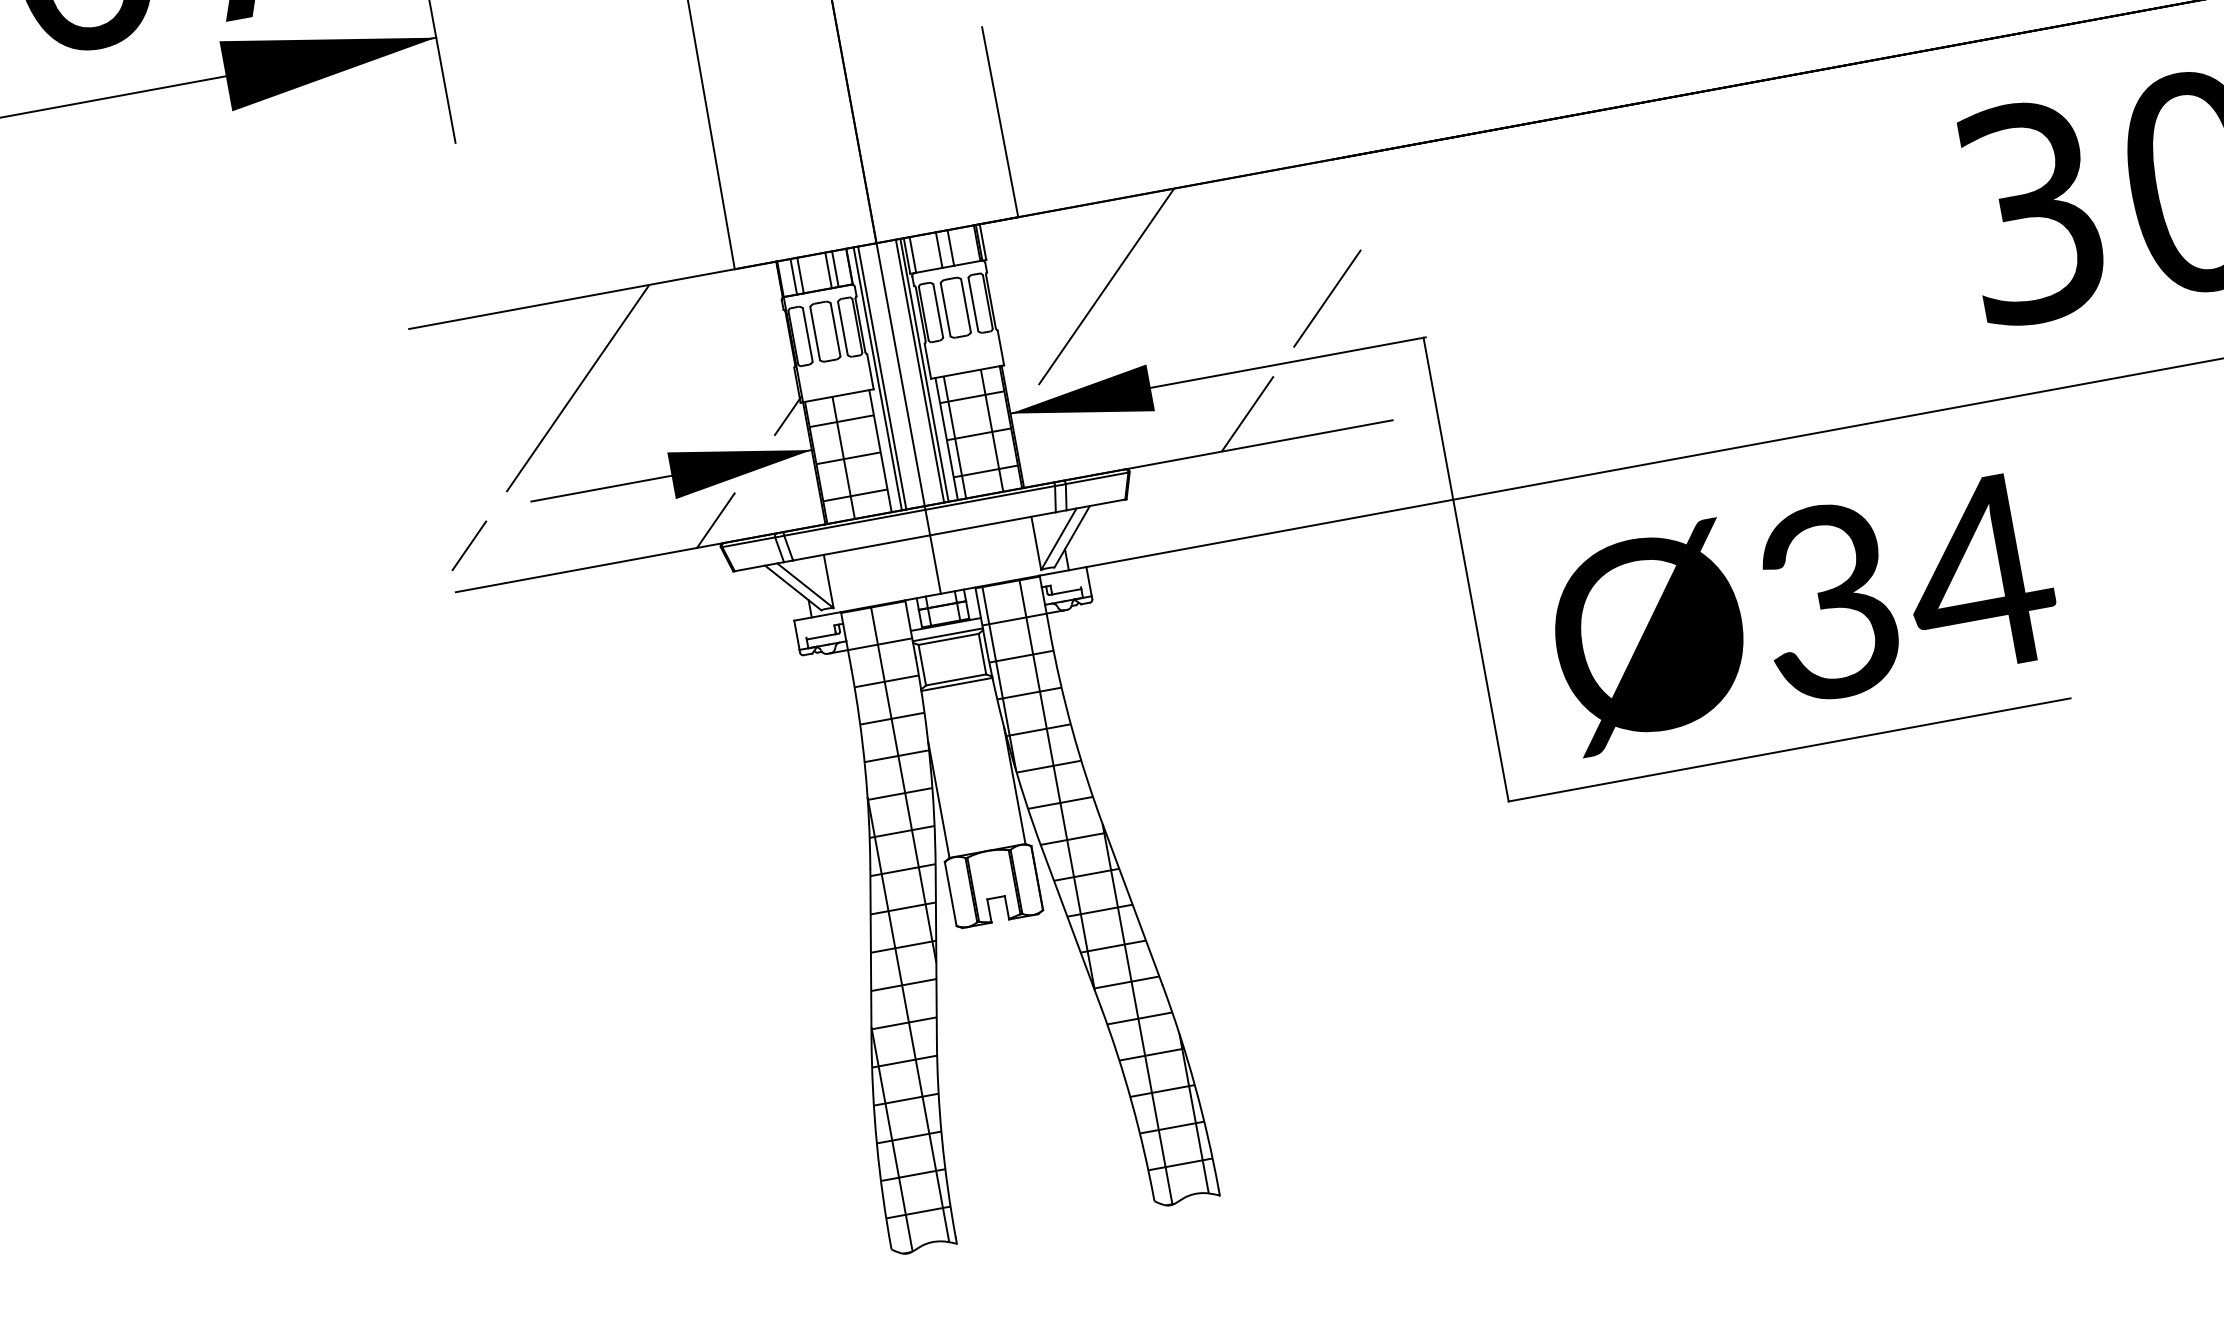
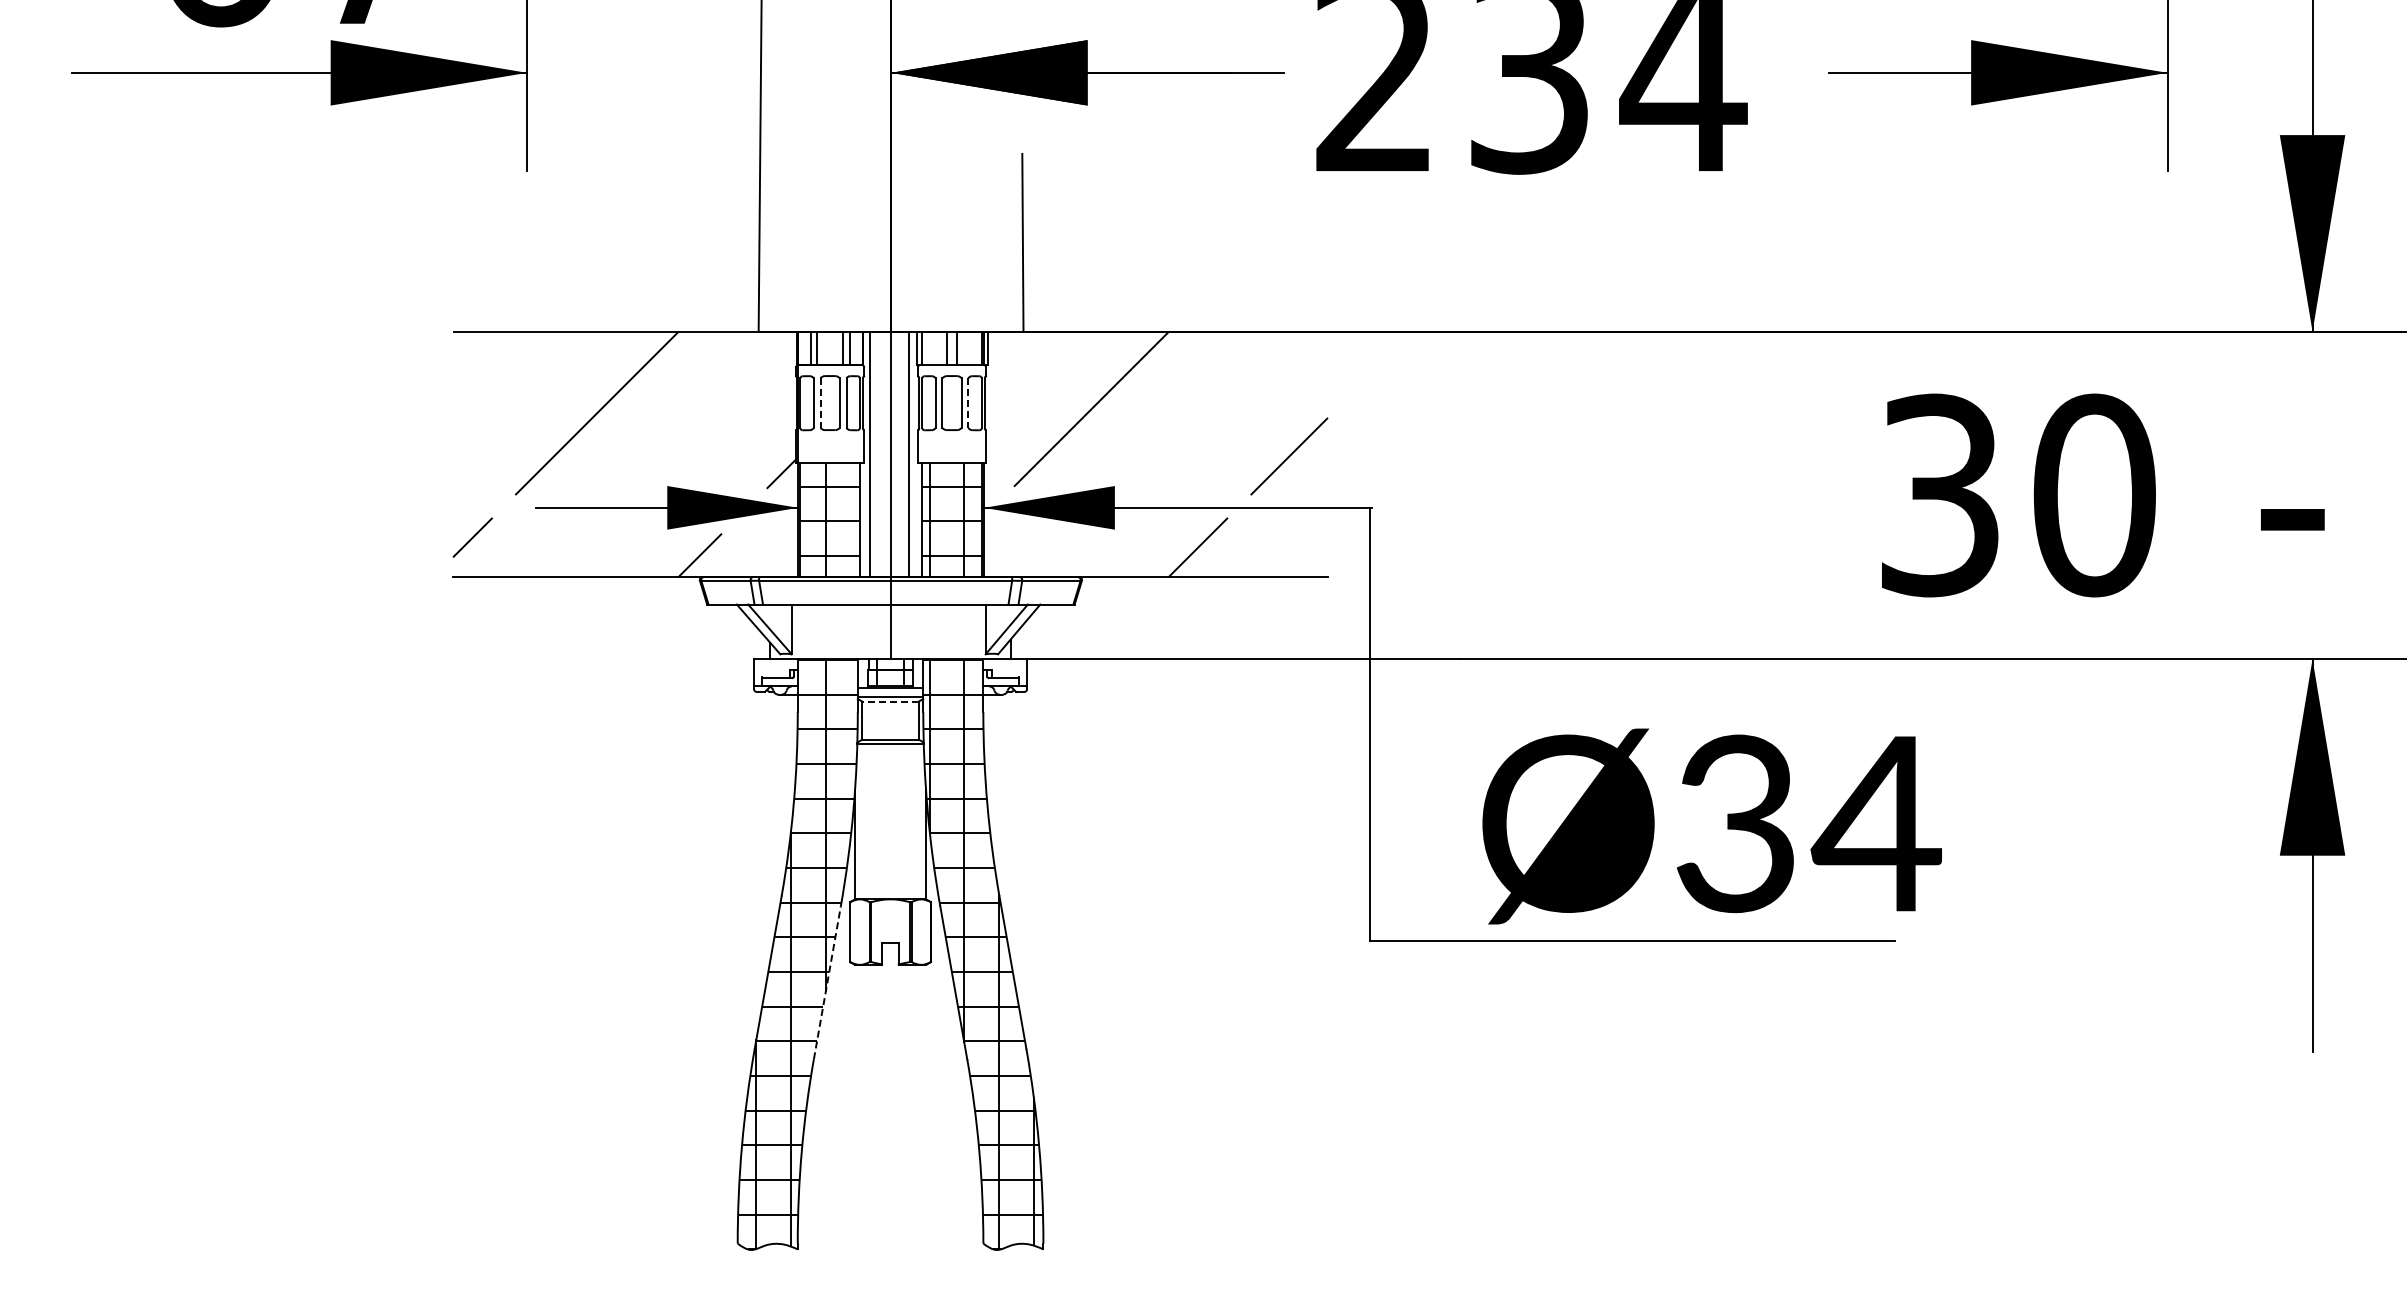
line: (973, 304) -> (968, 403), solid -> dashed
line: (815, 334) -> (820, 403), solid -> dashed
line: (924, 370) -> (913, 454), removed
line: (881, 378) -> (873, 454), removed
text: (1802, 609) -> (1711, 826), moved
line: (948, 639) -> (890, 701), solid -> dashed
line: (936, 952) -> (827, 982), solid -> dashed

